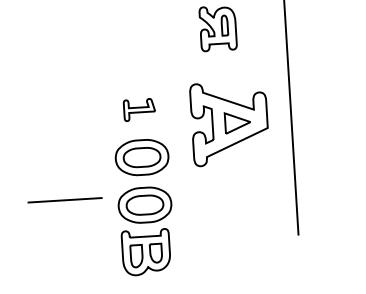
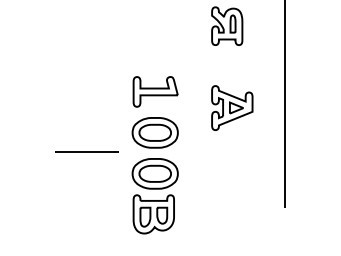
part: (139, 109) -> (155, 91), size x1.67
part: (230, 122) -> (232, 107), size x0.62
line: (64, 199) -> (86, 151), moved

